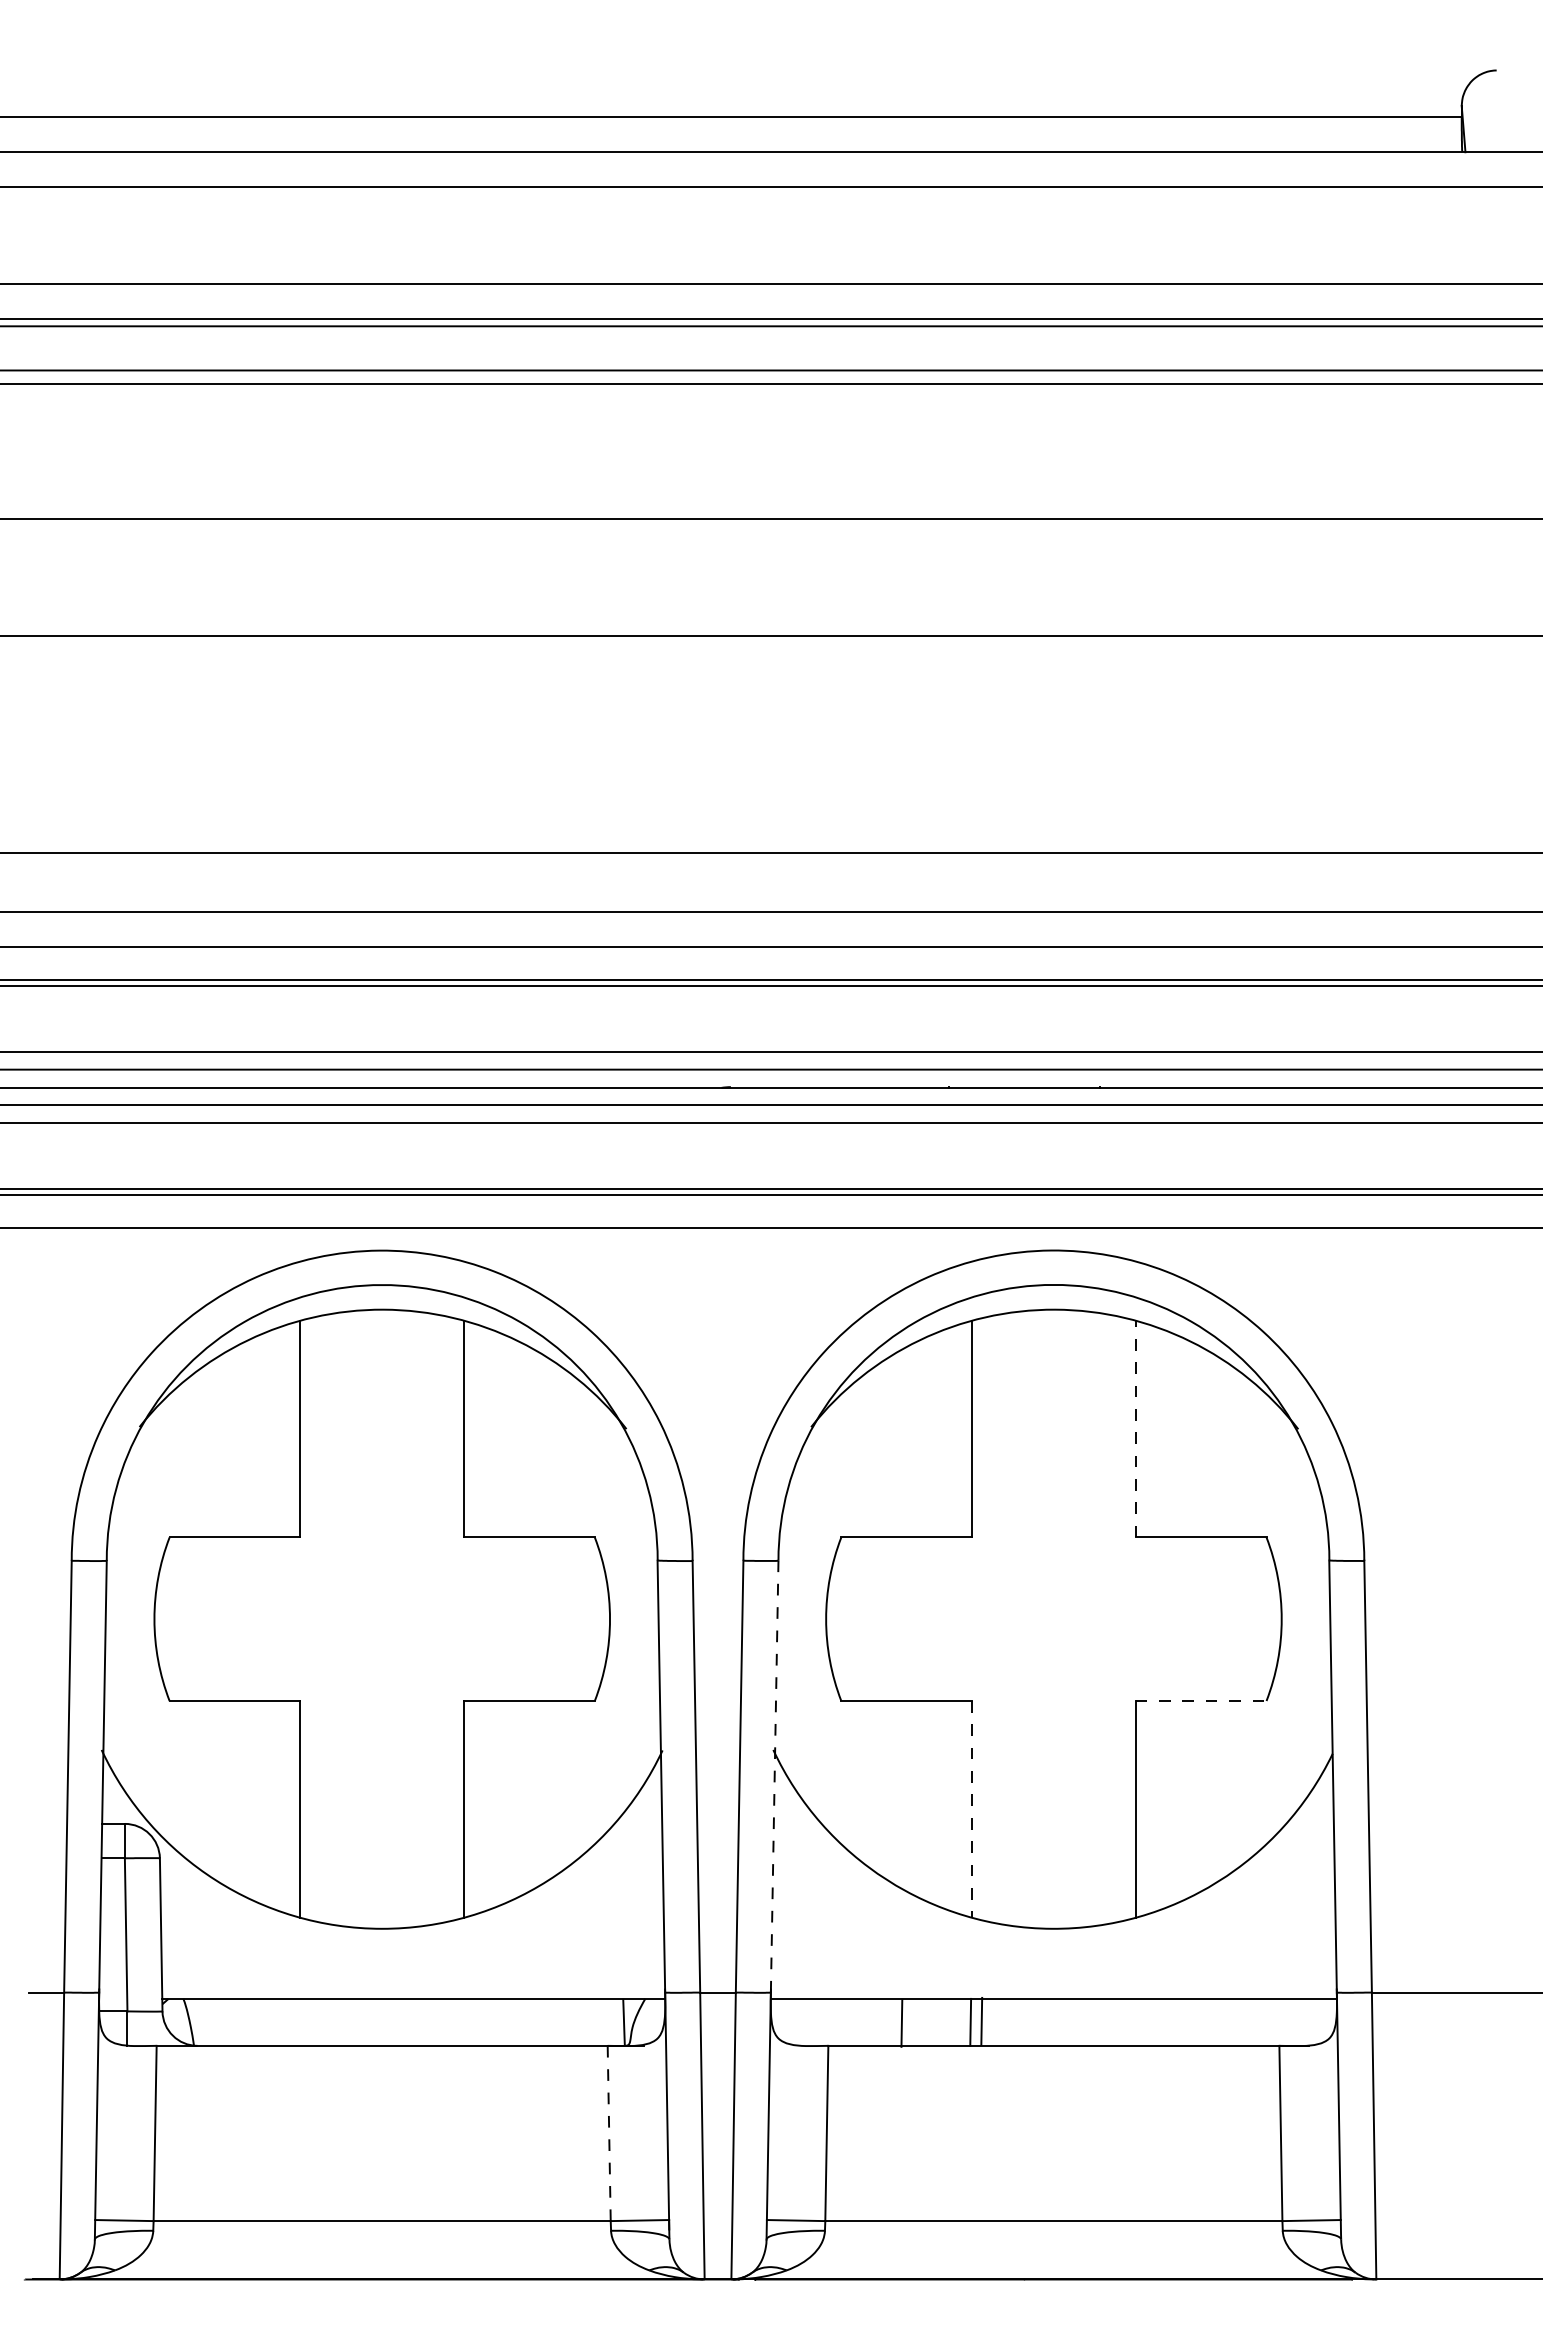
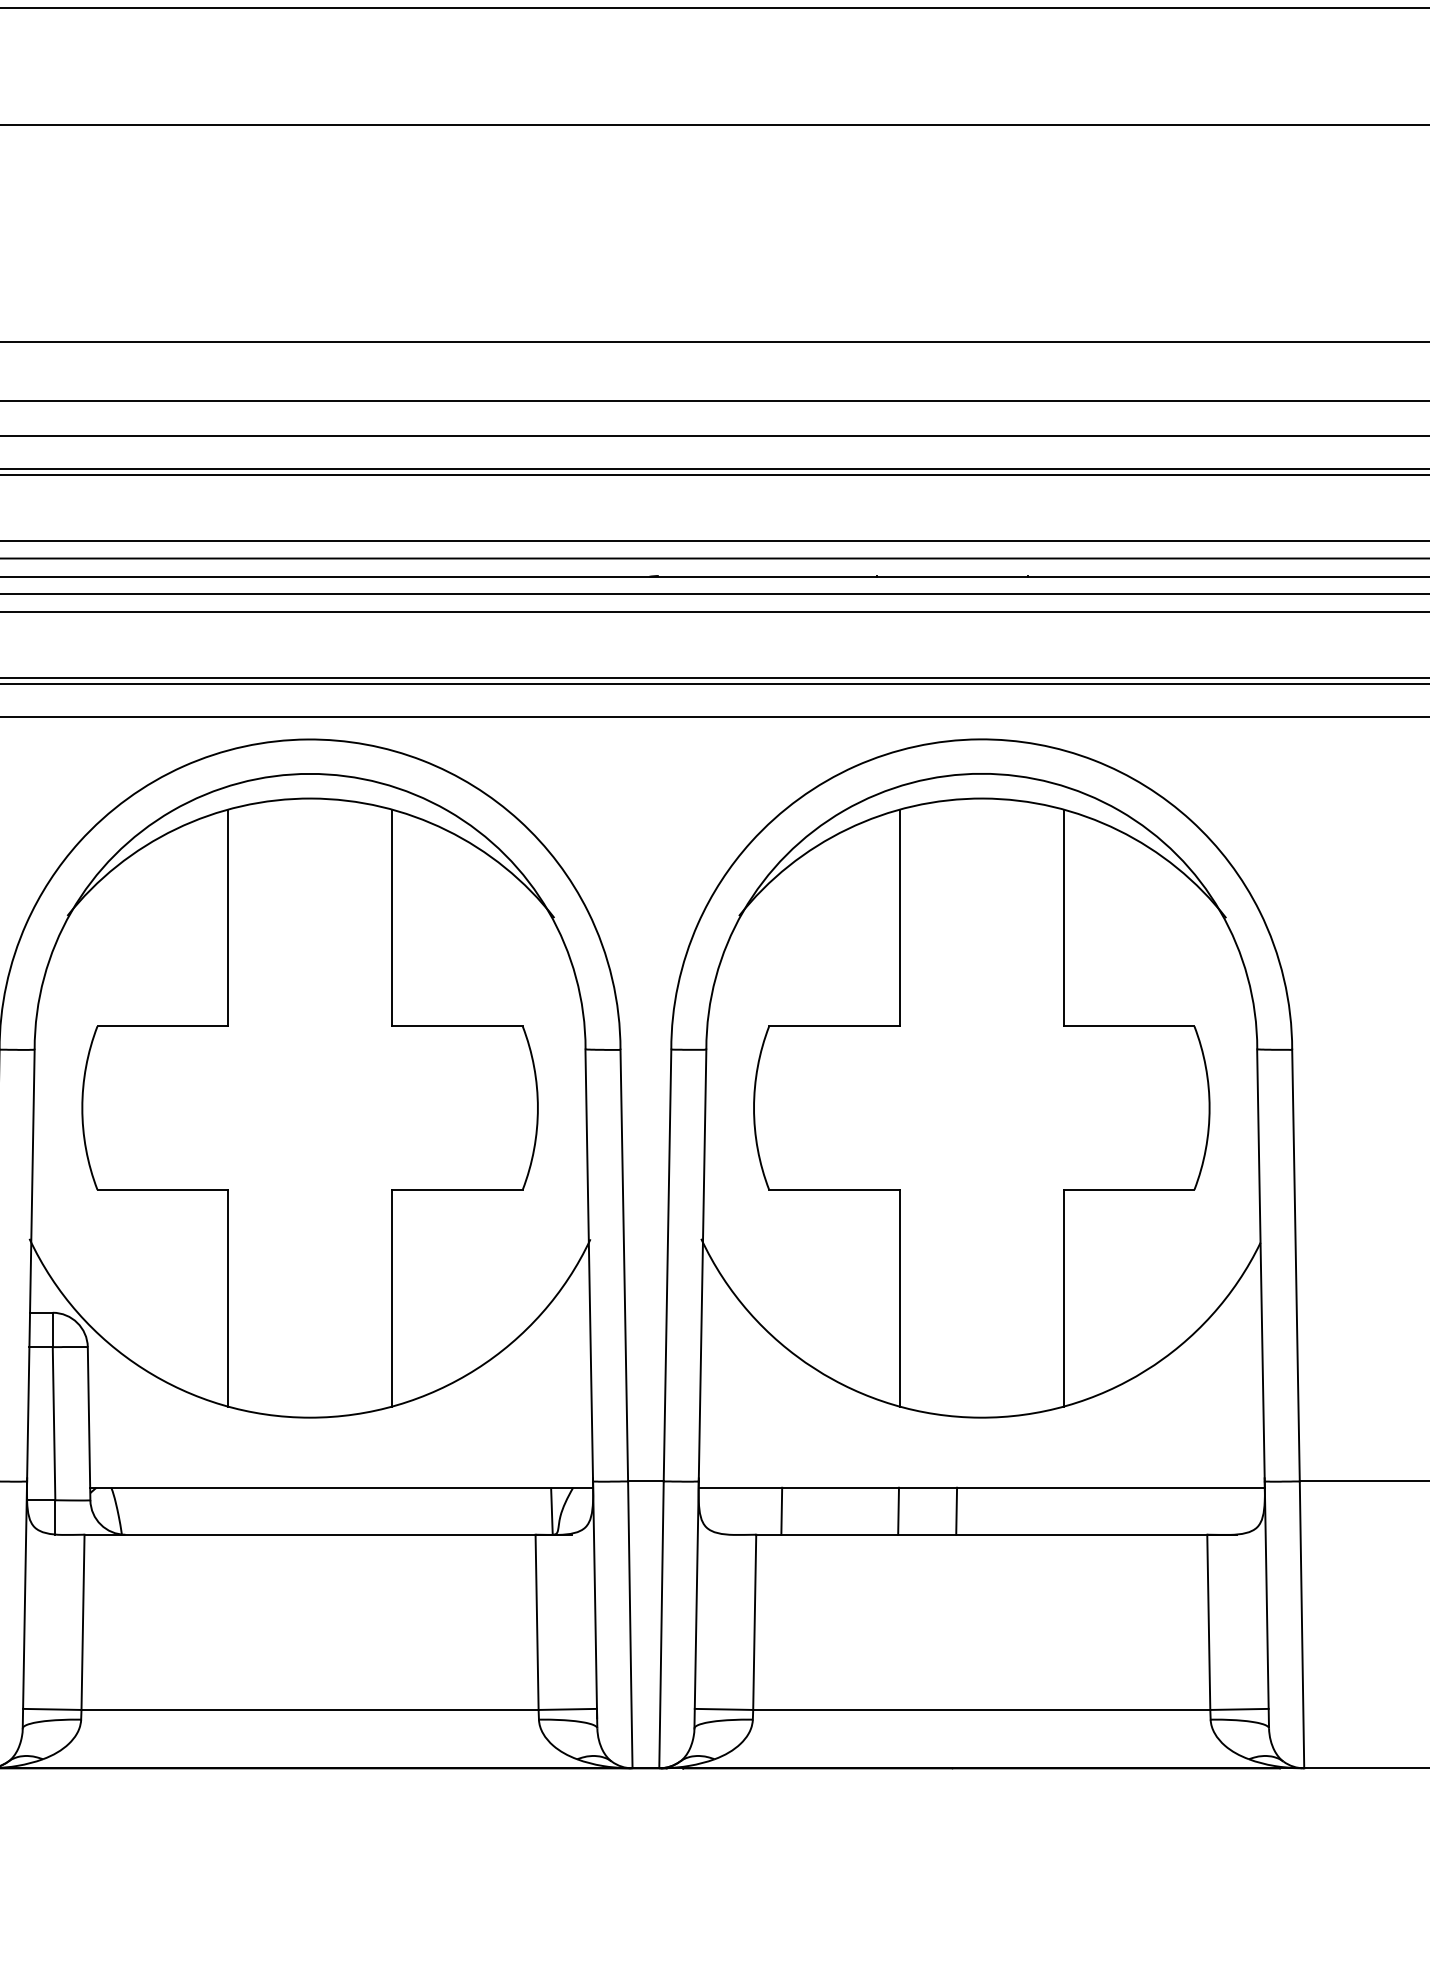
line: (1135, 1428) -> (1063, 917), dashed -> solid
line: (1201, 1701) -> (1129, 1190), dashed -> solid
line: (774, 1776) -> (702, 1265), dashed -> solid
line: (972, 1809) -> (900, 1298), dashed -> solid
line: (981, 2020) -> (956, 1510), moved
line: (901, 2022) -> (781, 1510), moved
line: (609, 2133) -> (537, 1622), dashed -> solid

